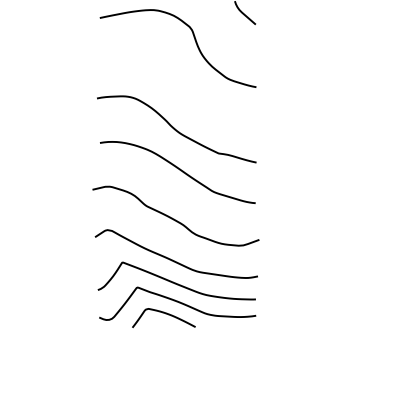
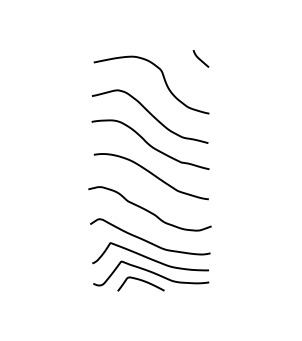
curve: (176, 89) -> (150, 115), added

